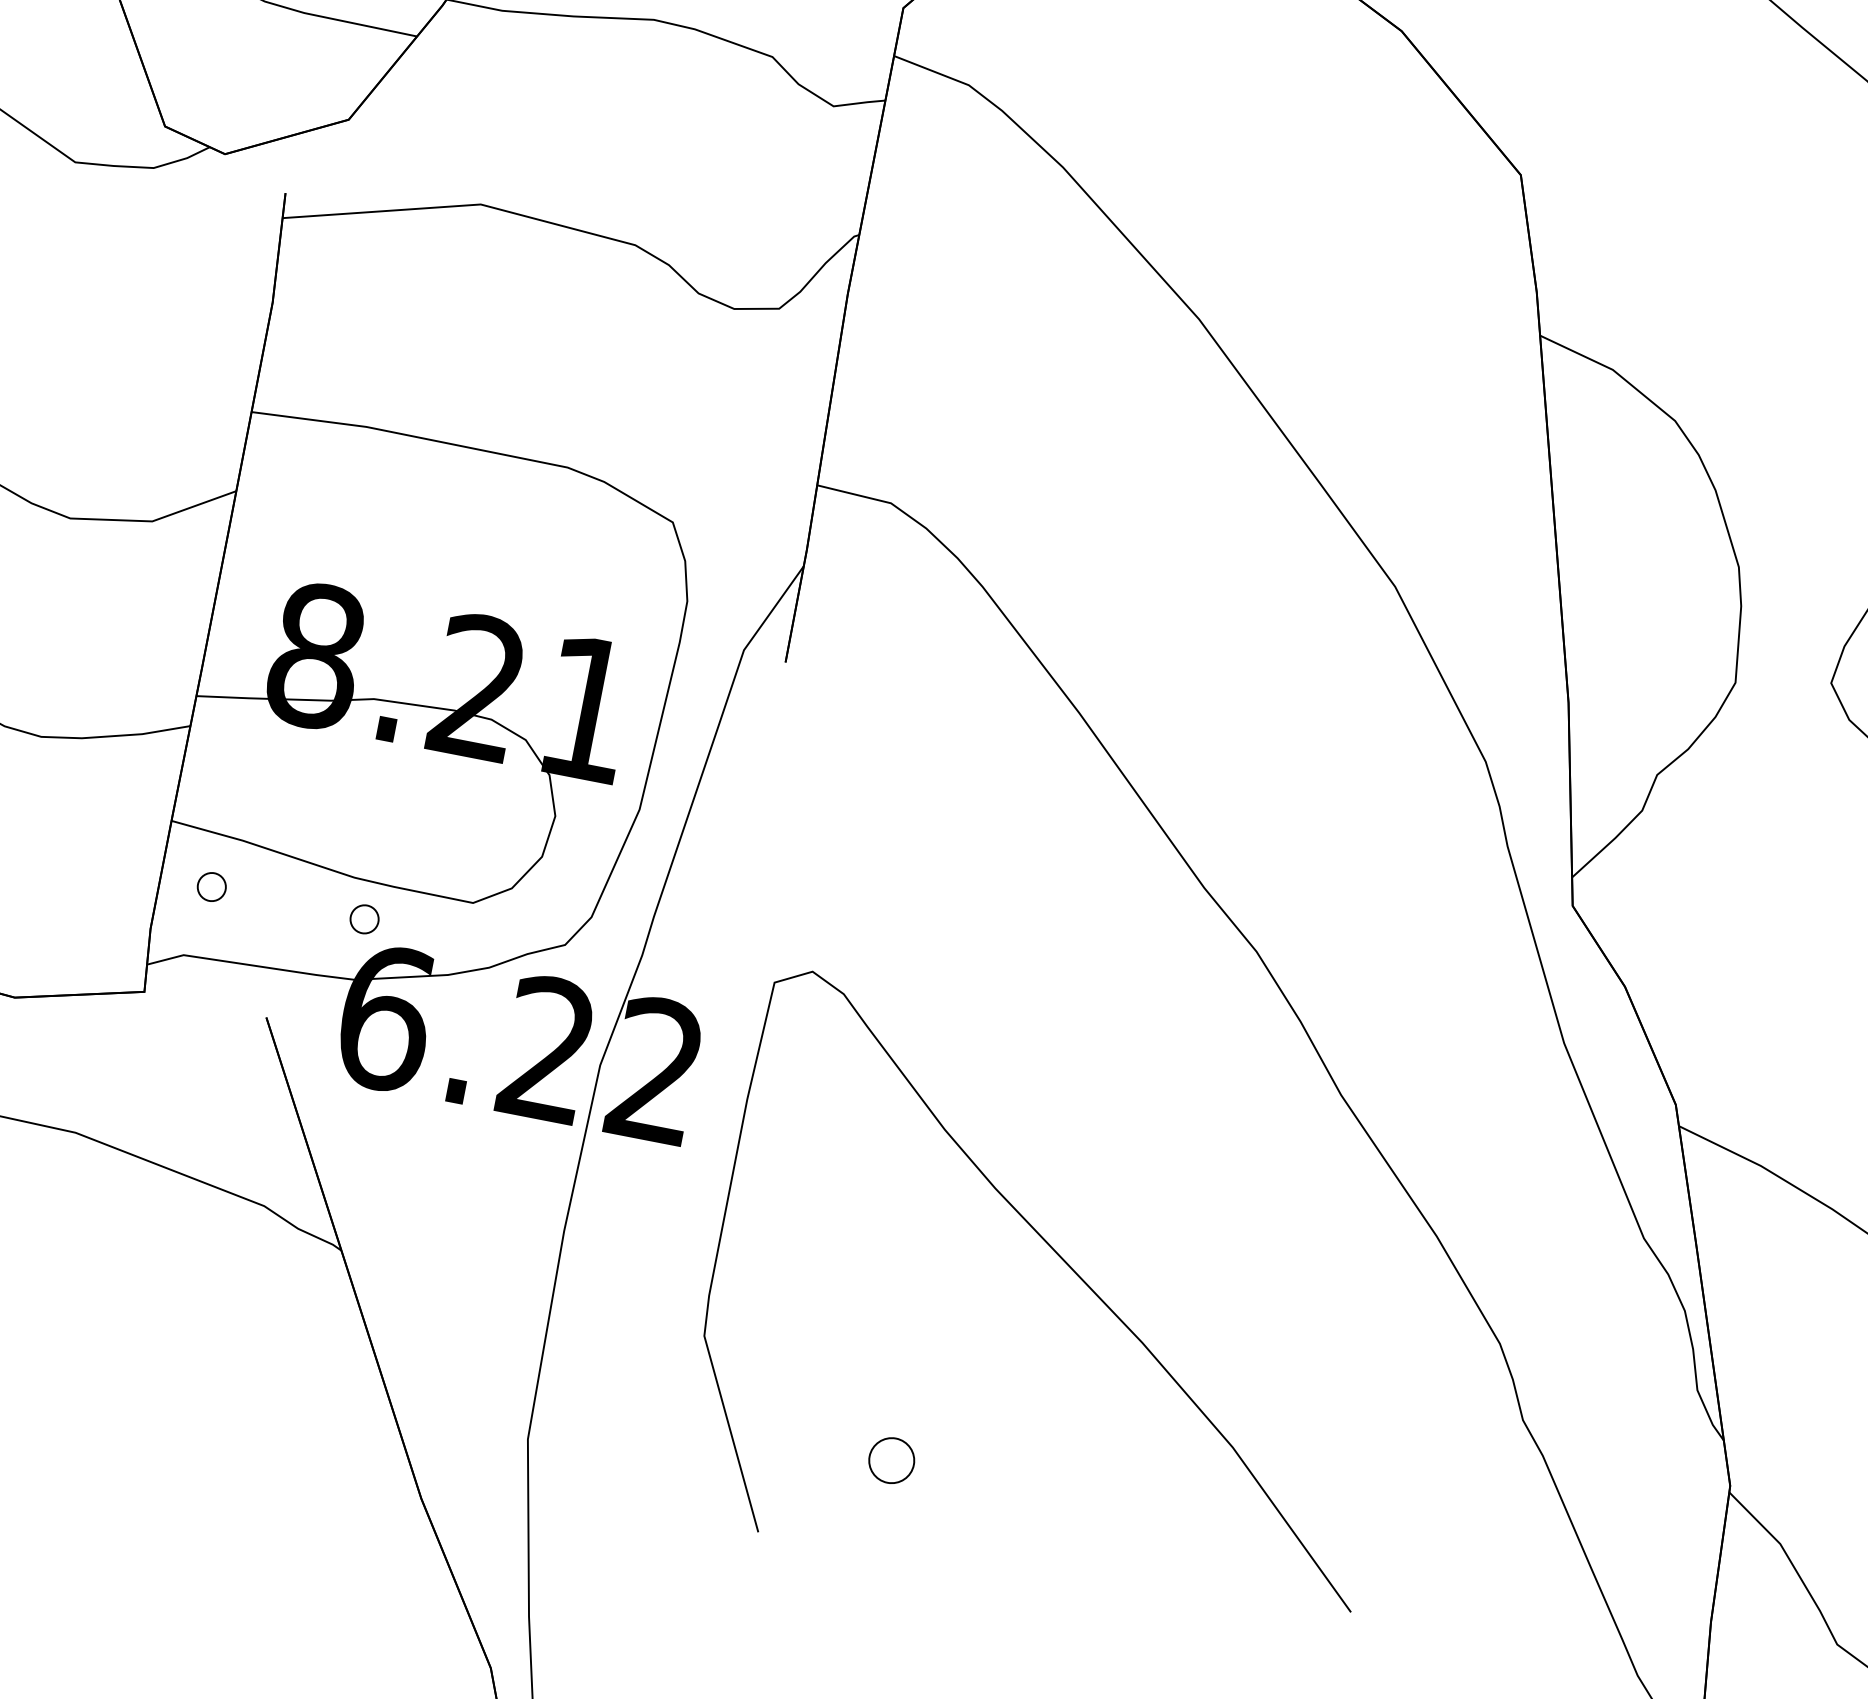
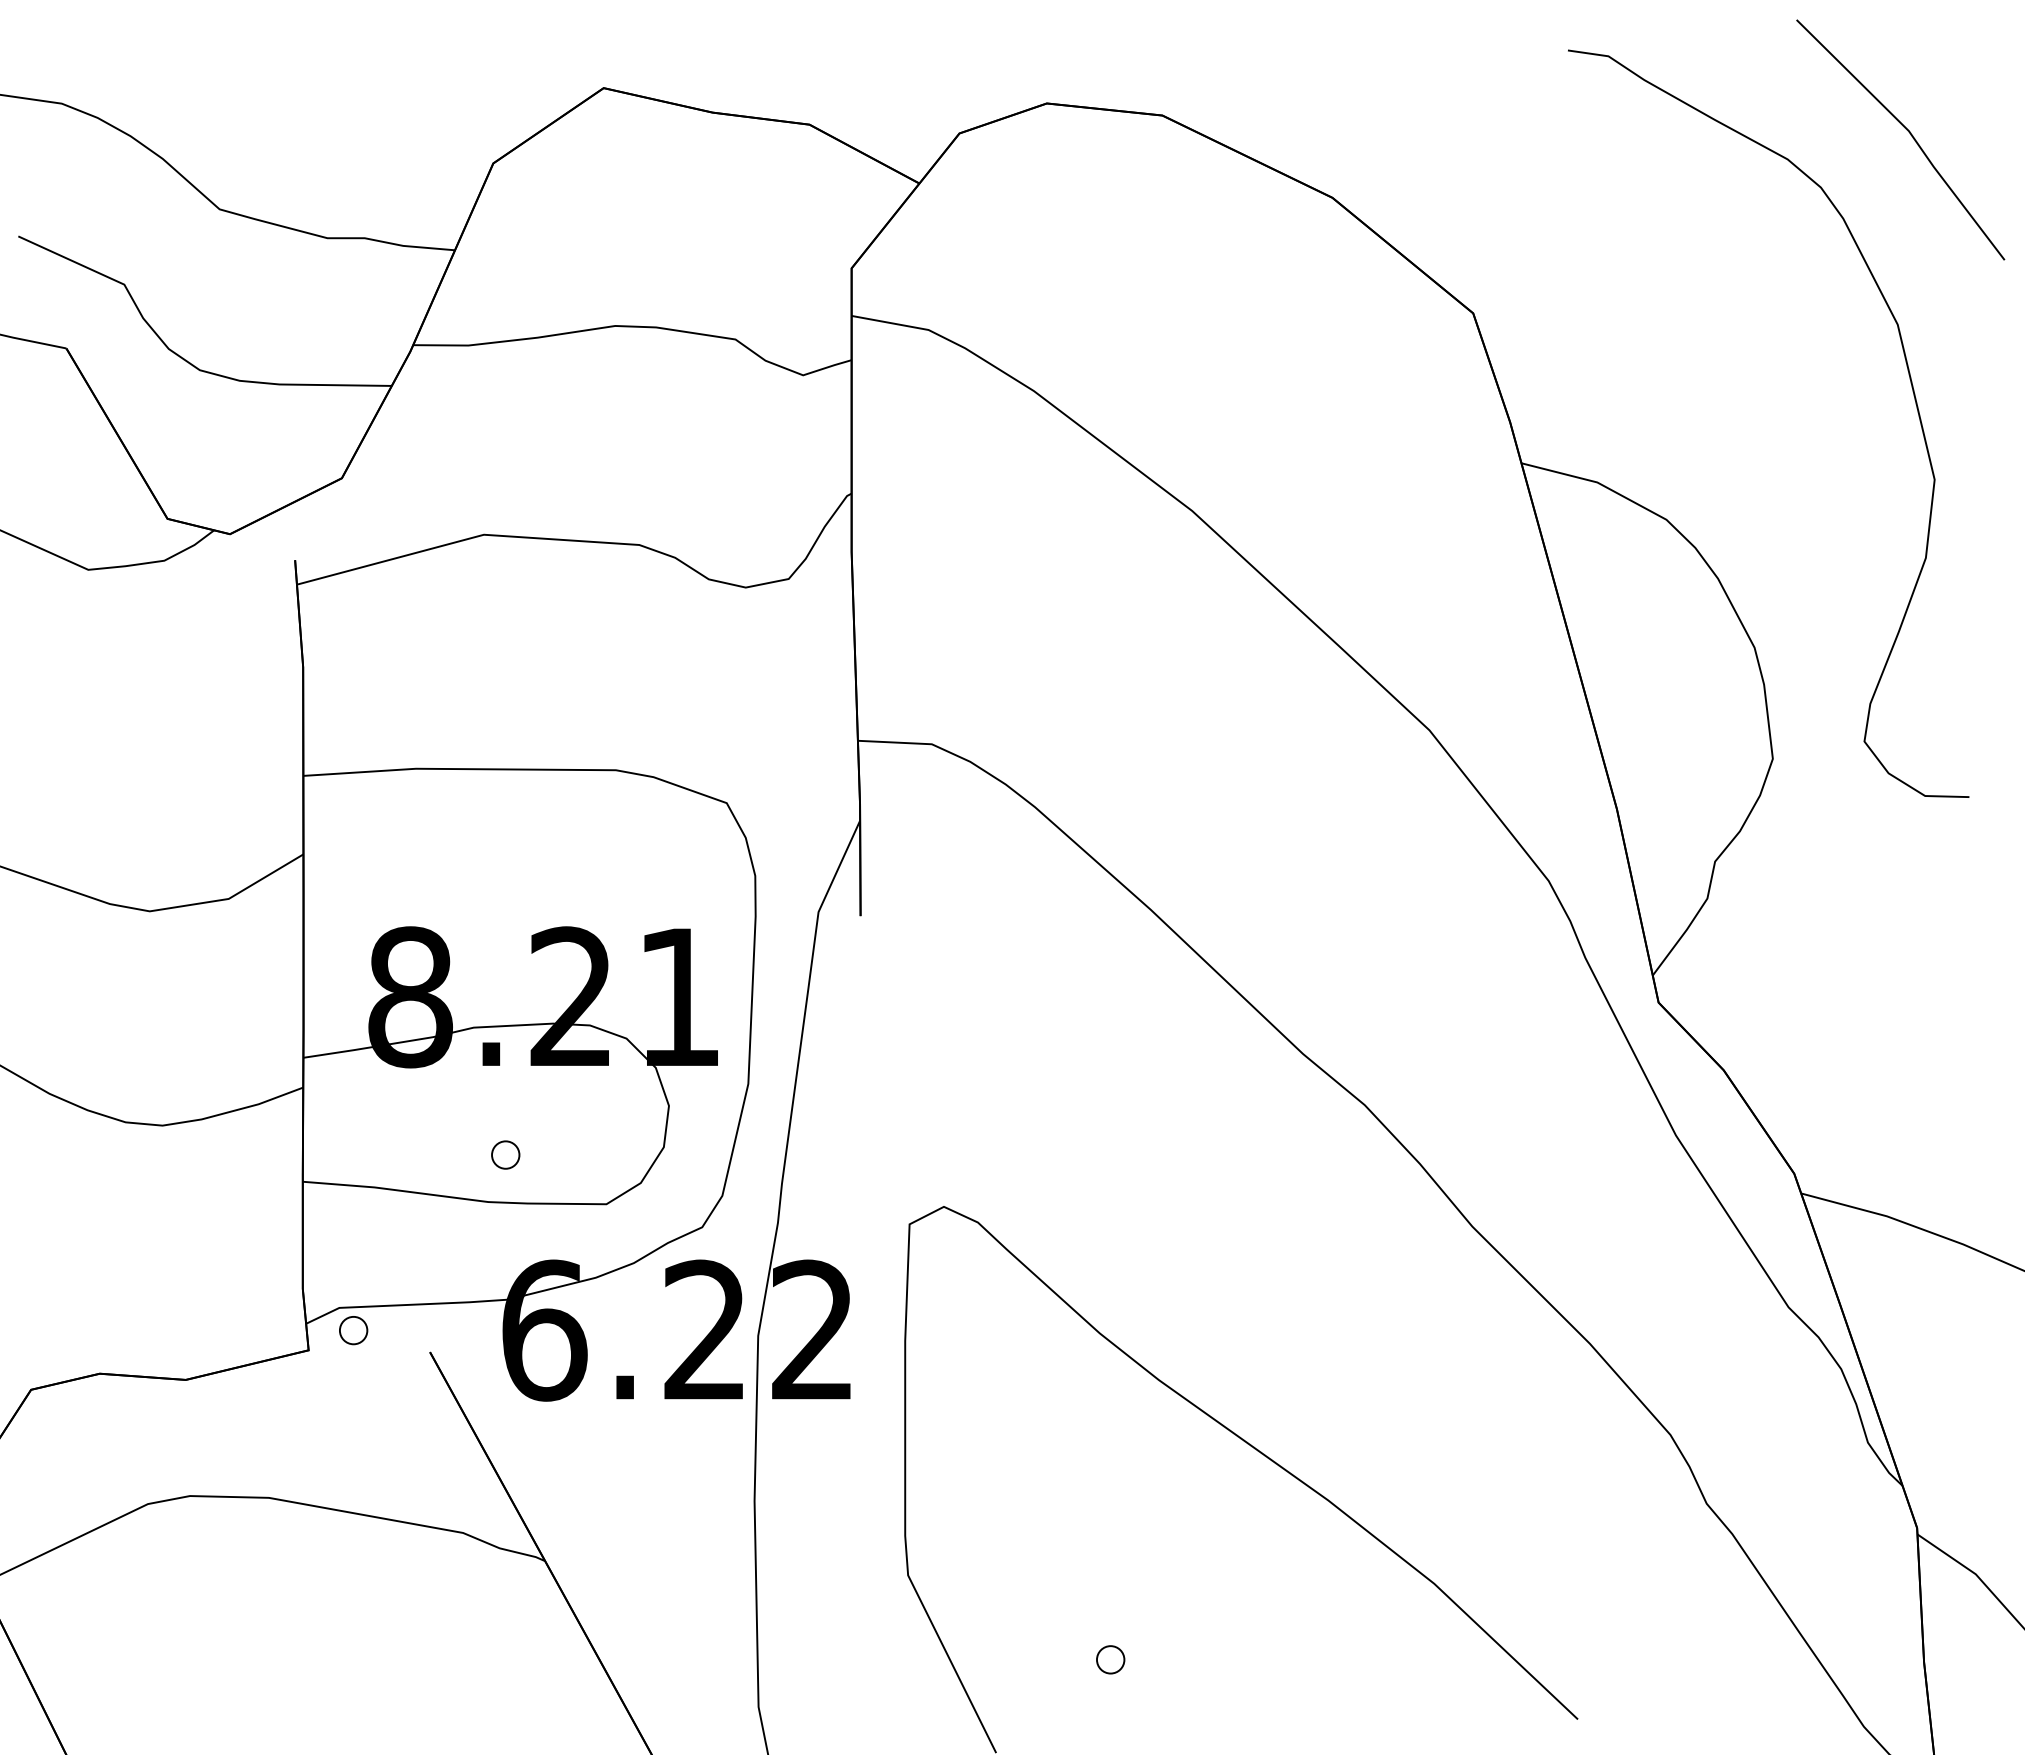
part: (211, 886) -> (353, 1330), moved
part: (364, 918) -> (505, 1154), moved
part: (891, 1460) -> (1110, 1659), size x0.62

